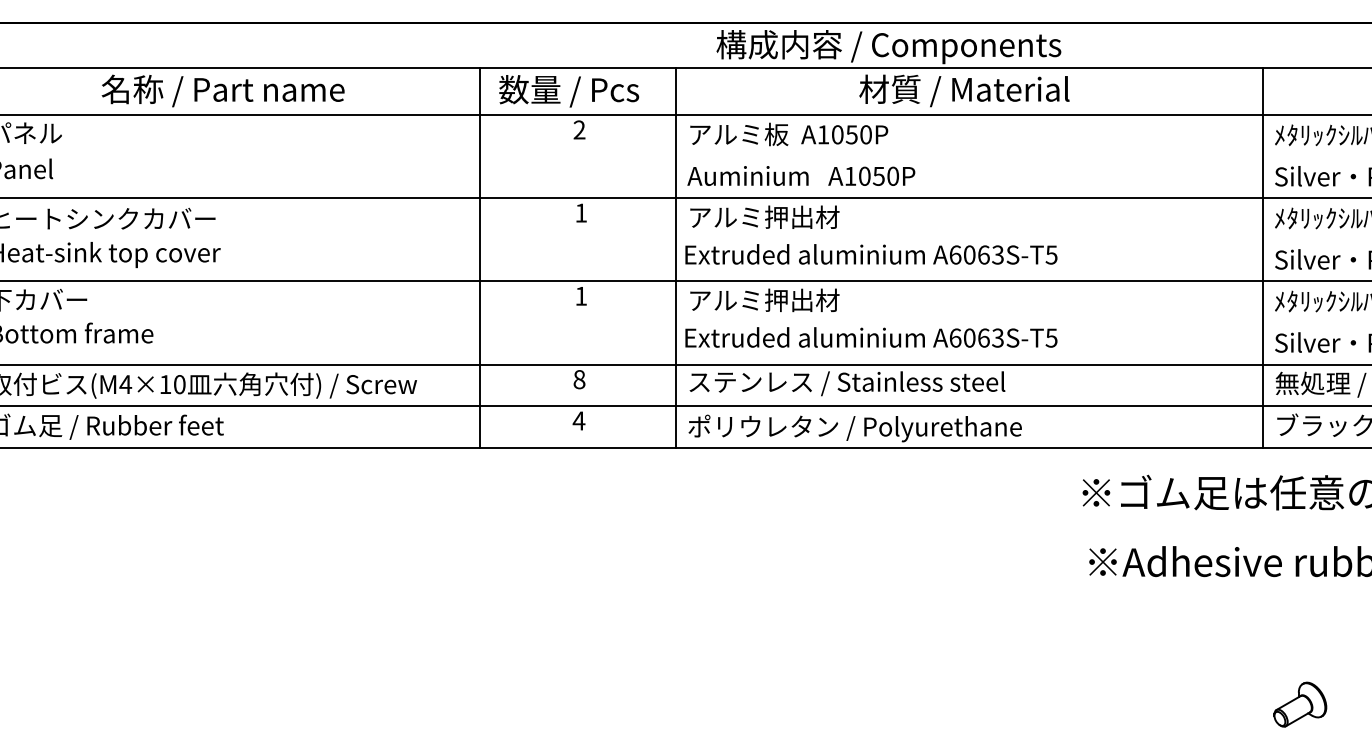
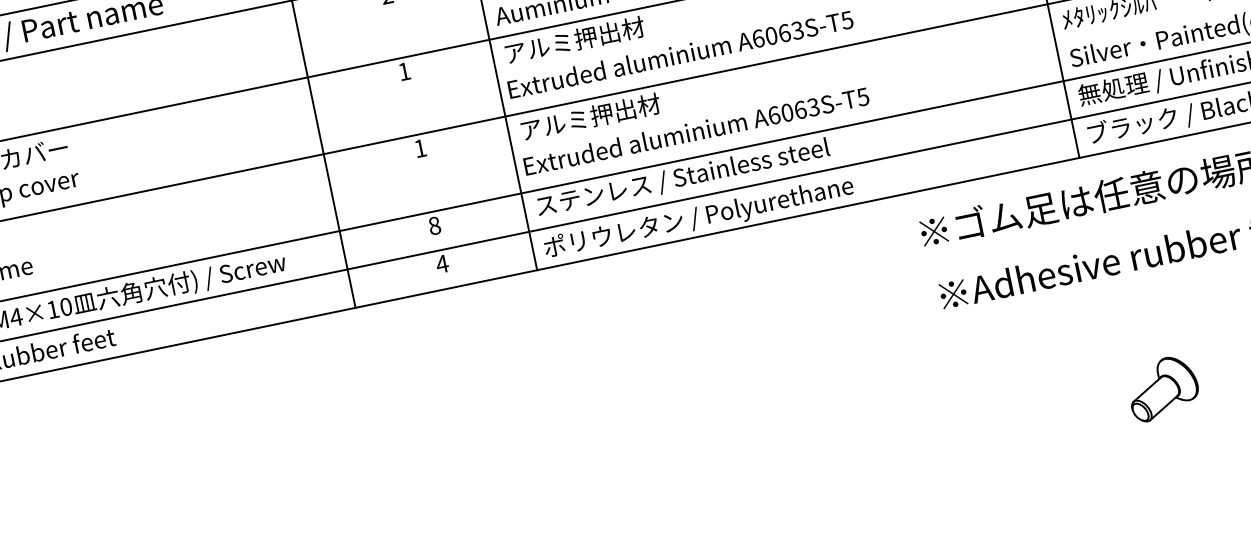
part: (1300, 704) -> (1163, 388), size x1.4

